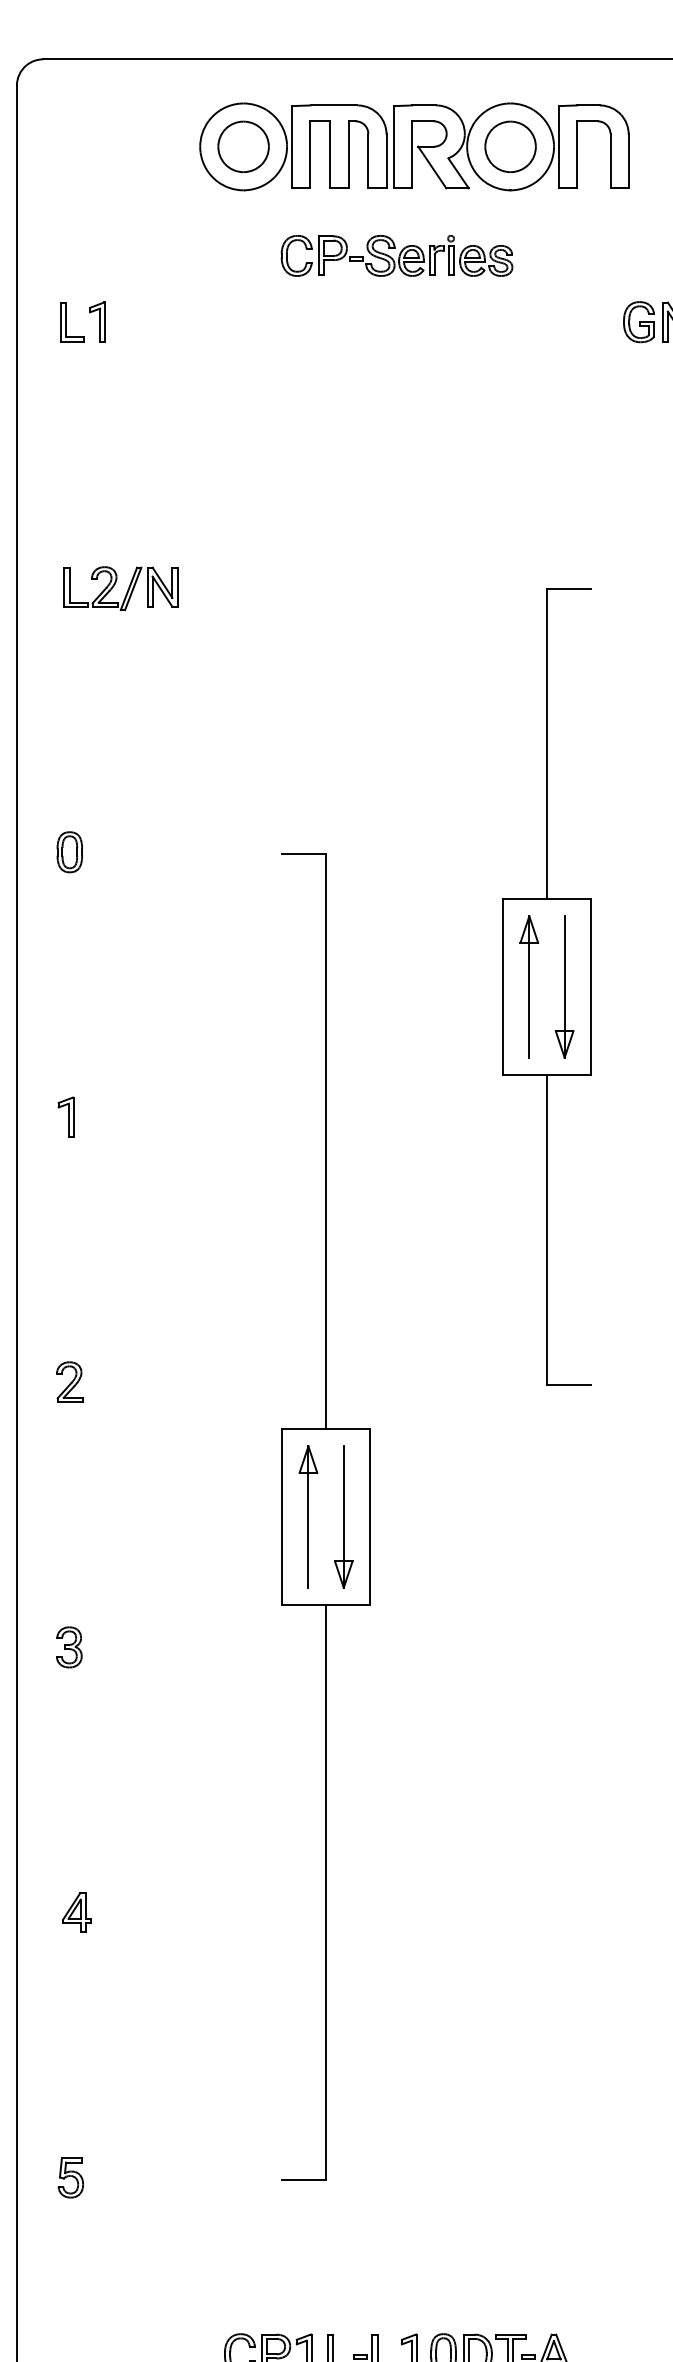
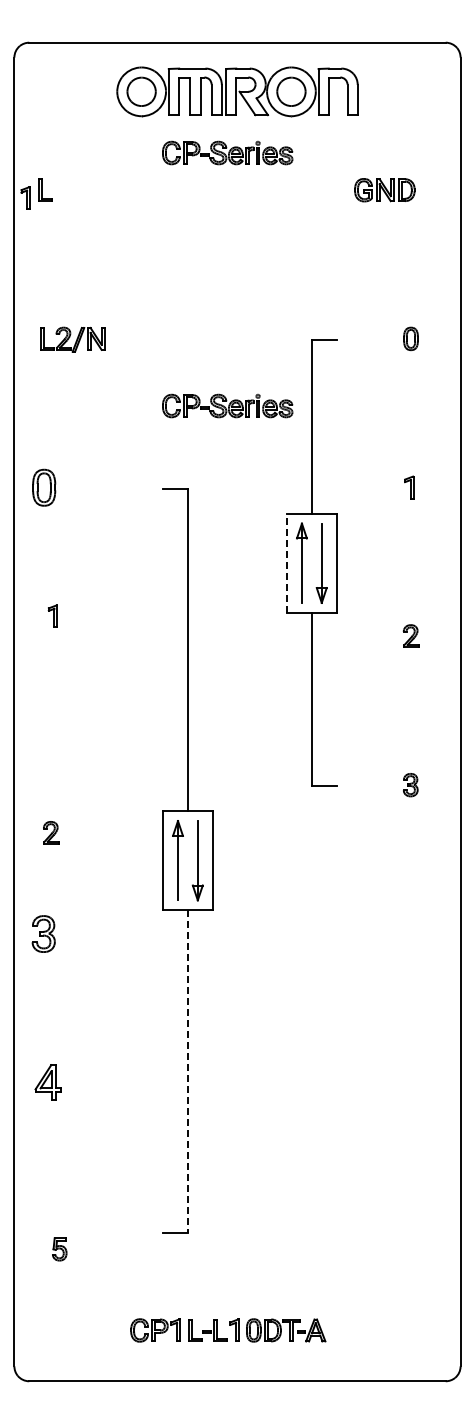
part: (97, 320) -> (25, 197), moved
part: (396, 705) -> (227, 405), added
part: (68, 851) -> (43, 487), size x1.6
line: (503, 987) -> (287, 563), solid -> dashed
part: (65, 1115) -> (52, 615), moved
part: (70, 1381) -> (51, 832), moved
part: (68, 1646) -> (43, 933), size x1.6
line: (325, 1892) -> (187, 1071), solid -> dashed
part: (75, 1912) -> (47, 1082), size x1.6
part: (70, 2177) -> (59, 1249), moved

